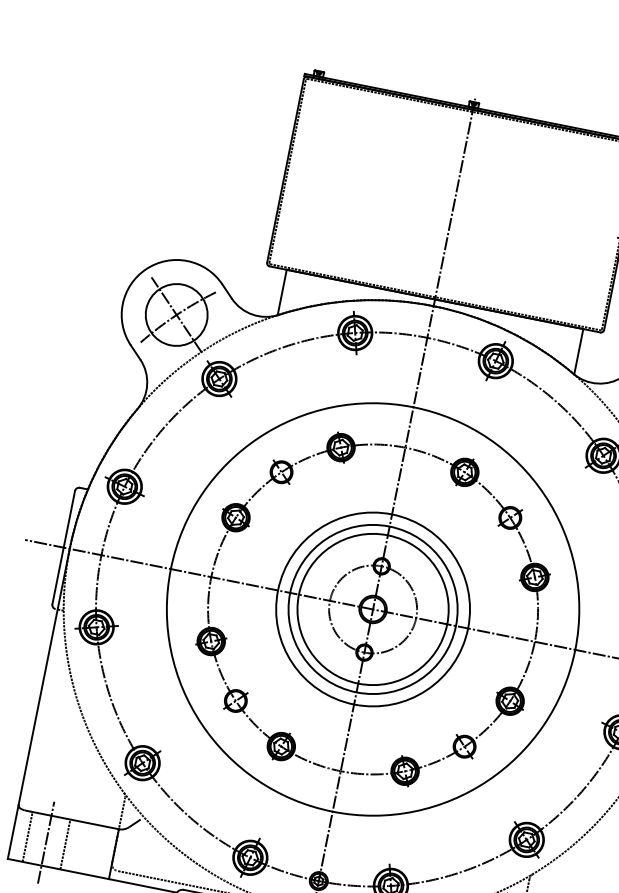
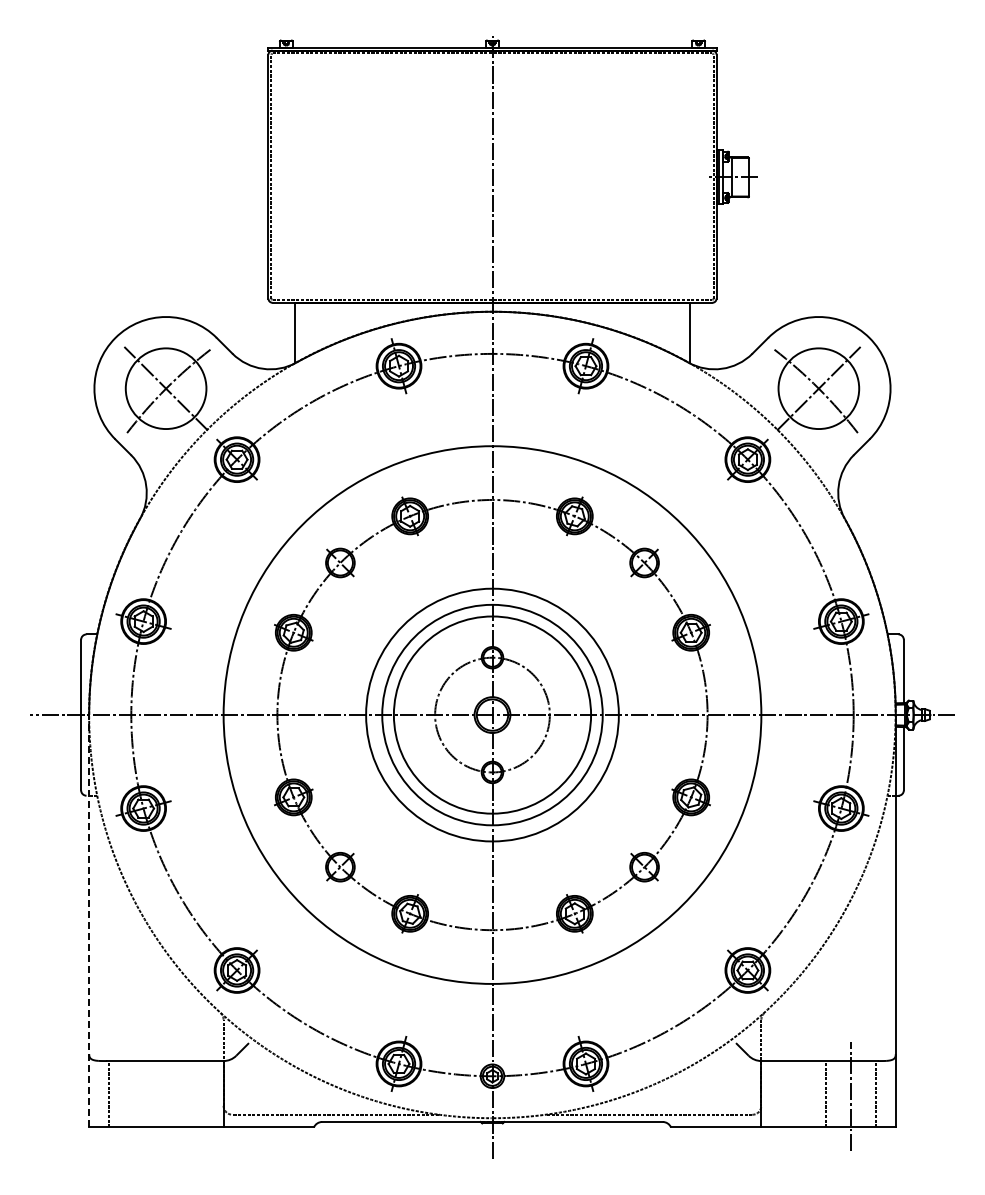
line: (39, 703) -> (89, 920), solid -> dashed
line: (46, 842) -> (134, 1096), removed
line: (65, 844) -> (159, 1094), removed

